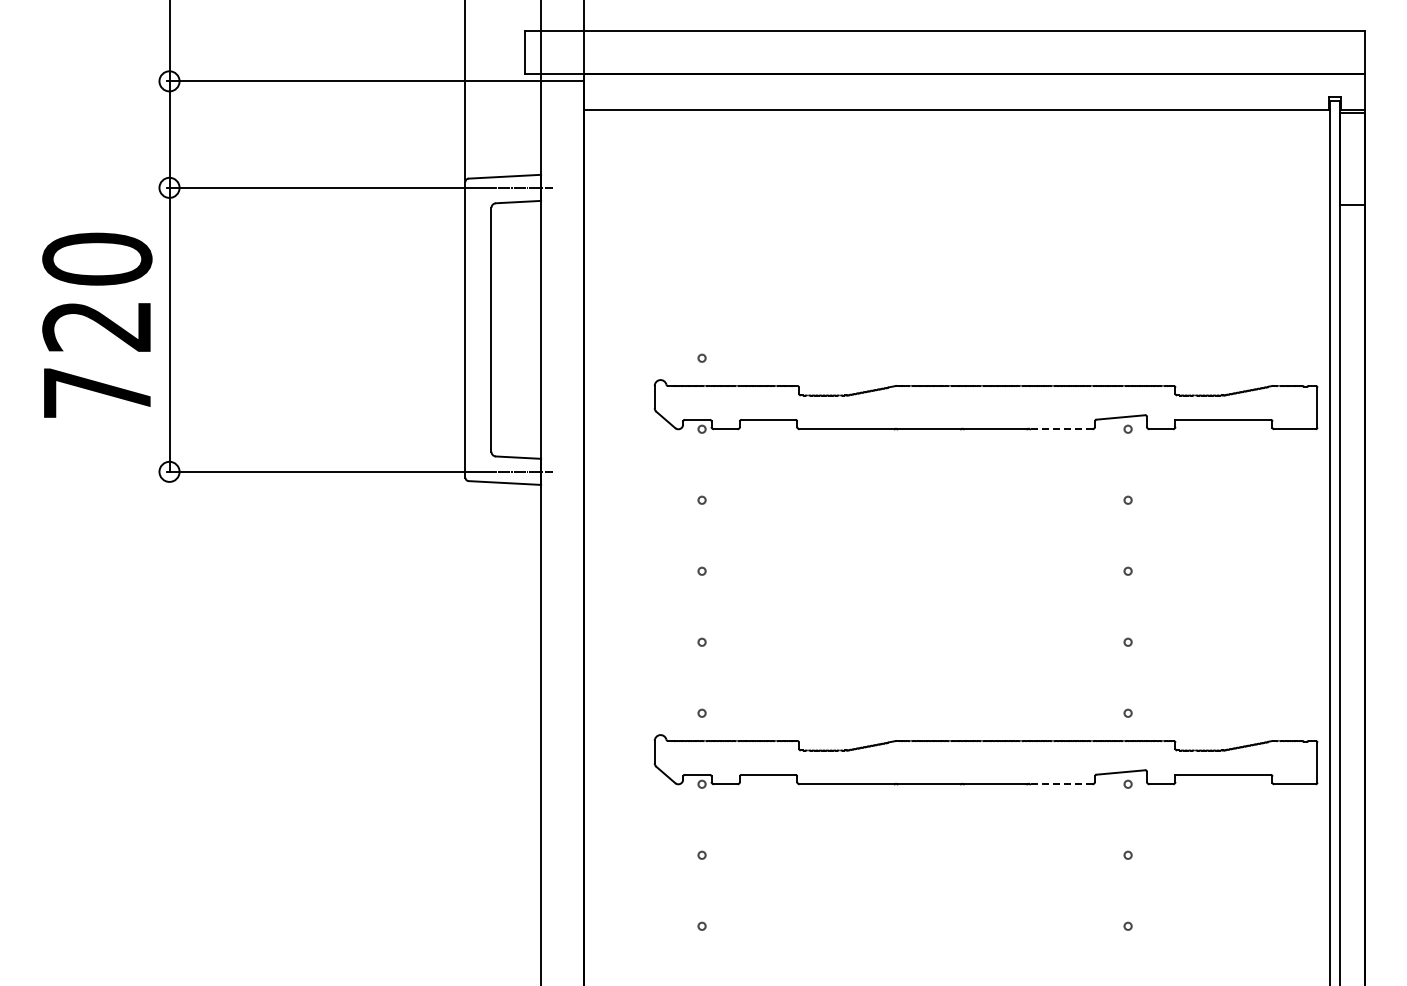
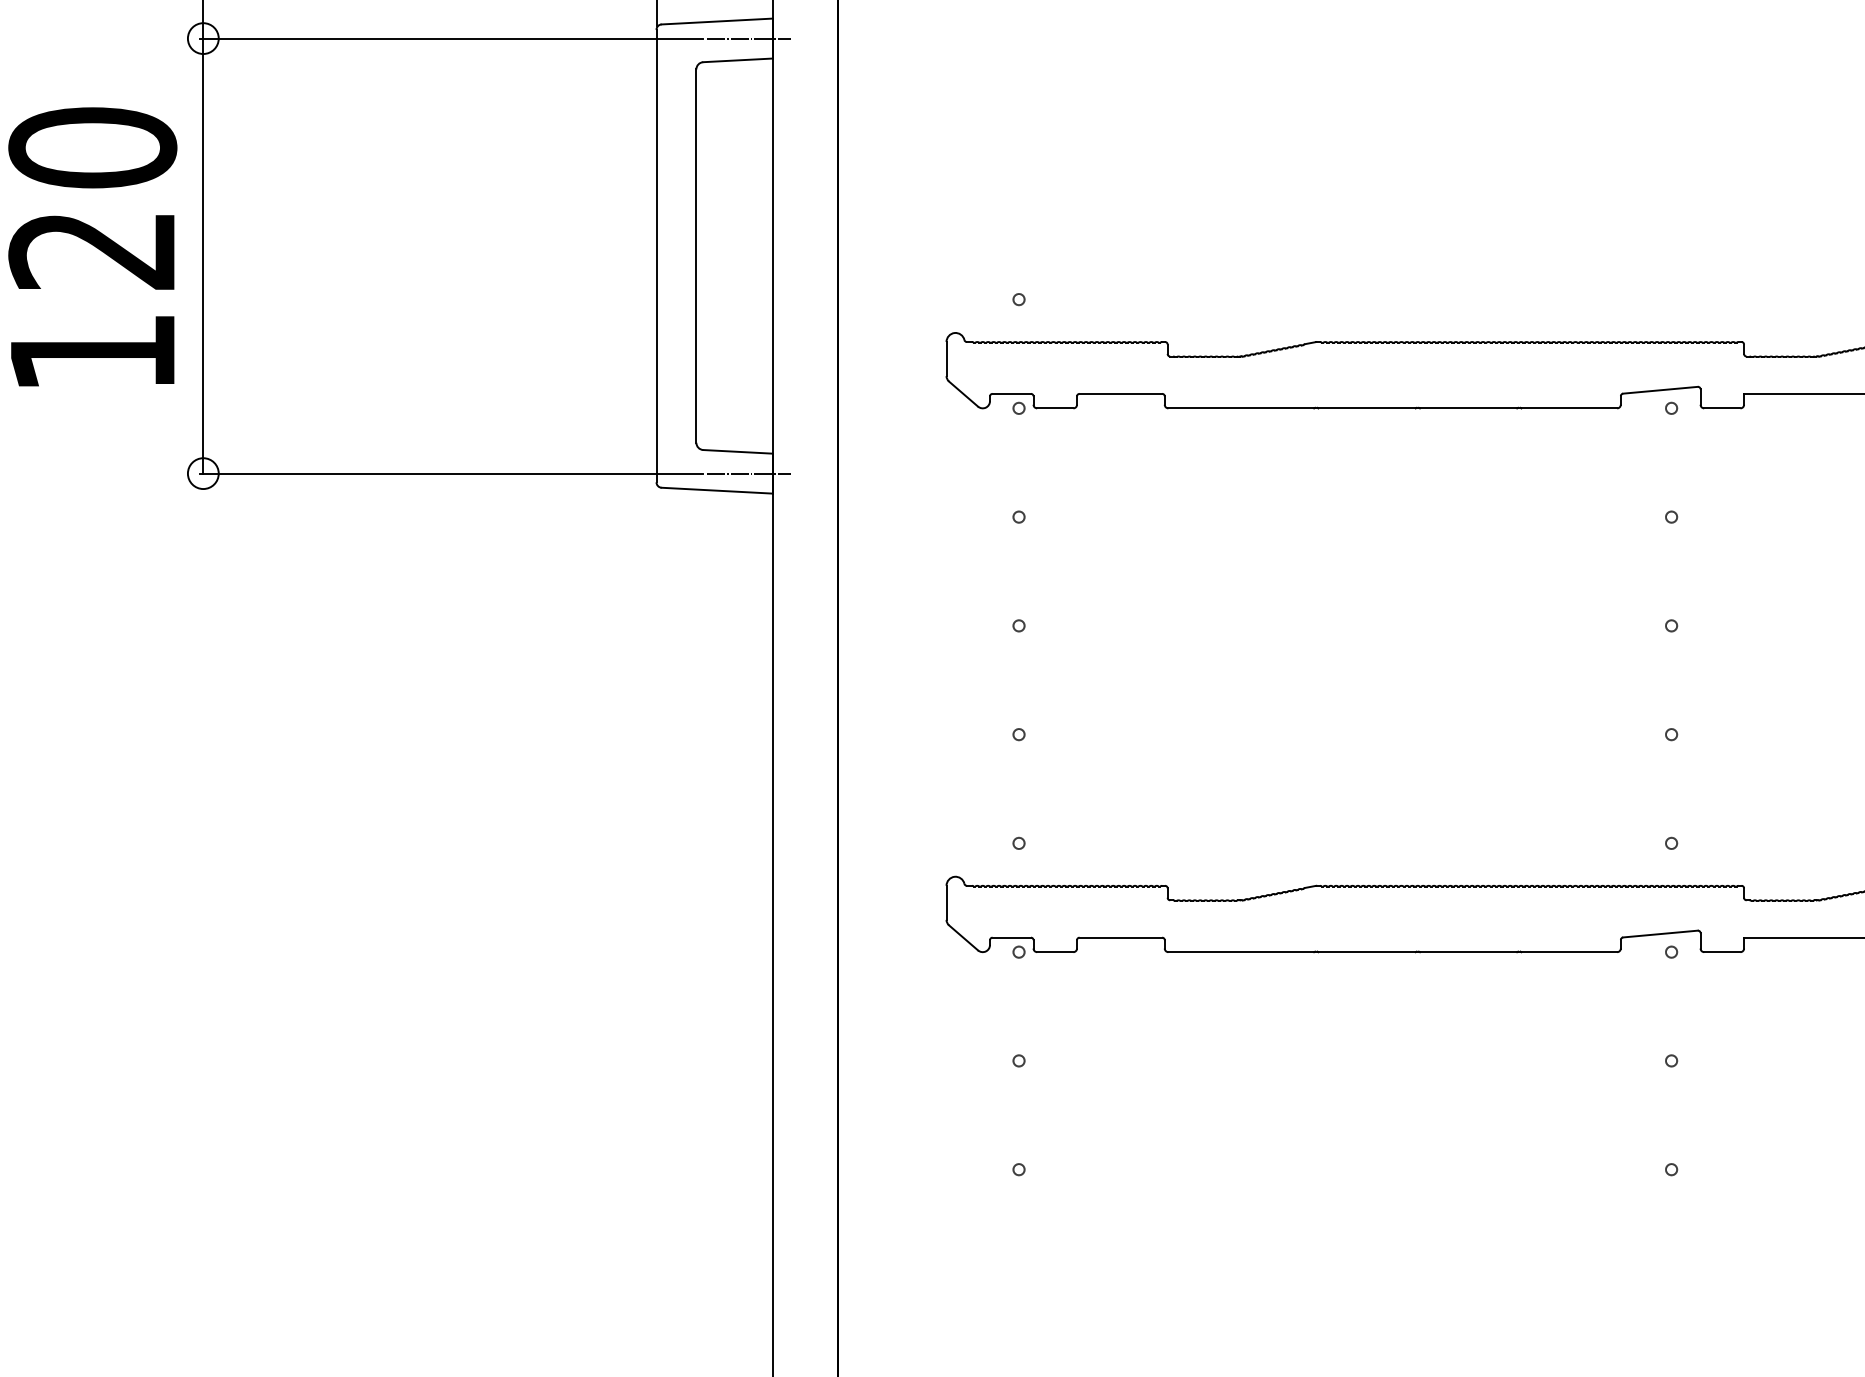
text: (97, 392) -> (93, 352), 720 -> 120
line: (1060, 429) -> (1568, 408), dashed -> solid
line: (1060, 784) -> (1568, 952), dashed -> solid

